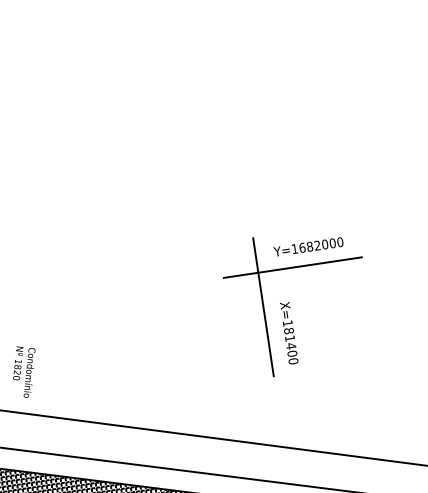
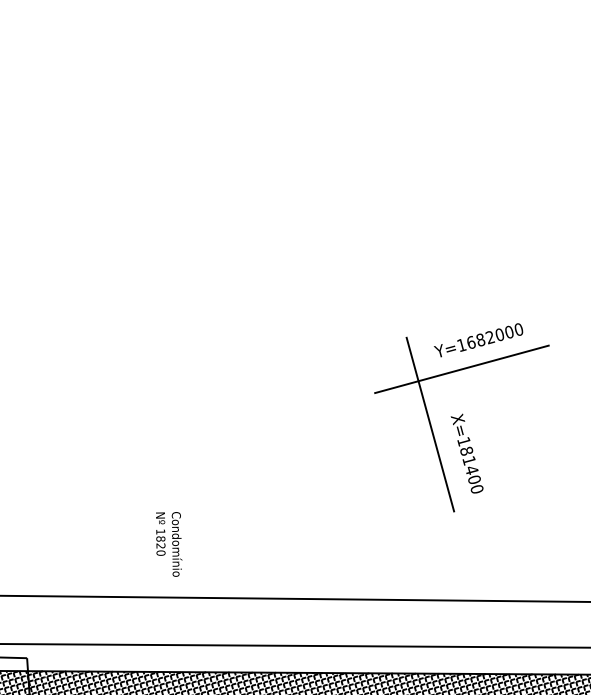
text: (24, 372) -> (169, 544), moved

